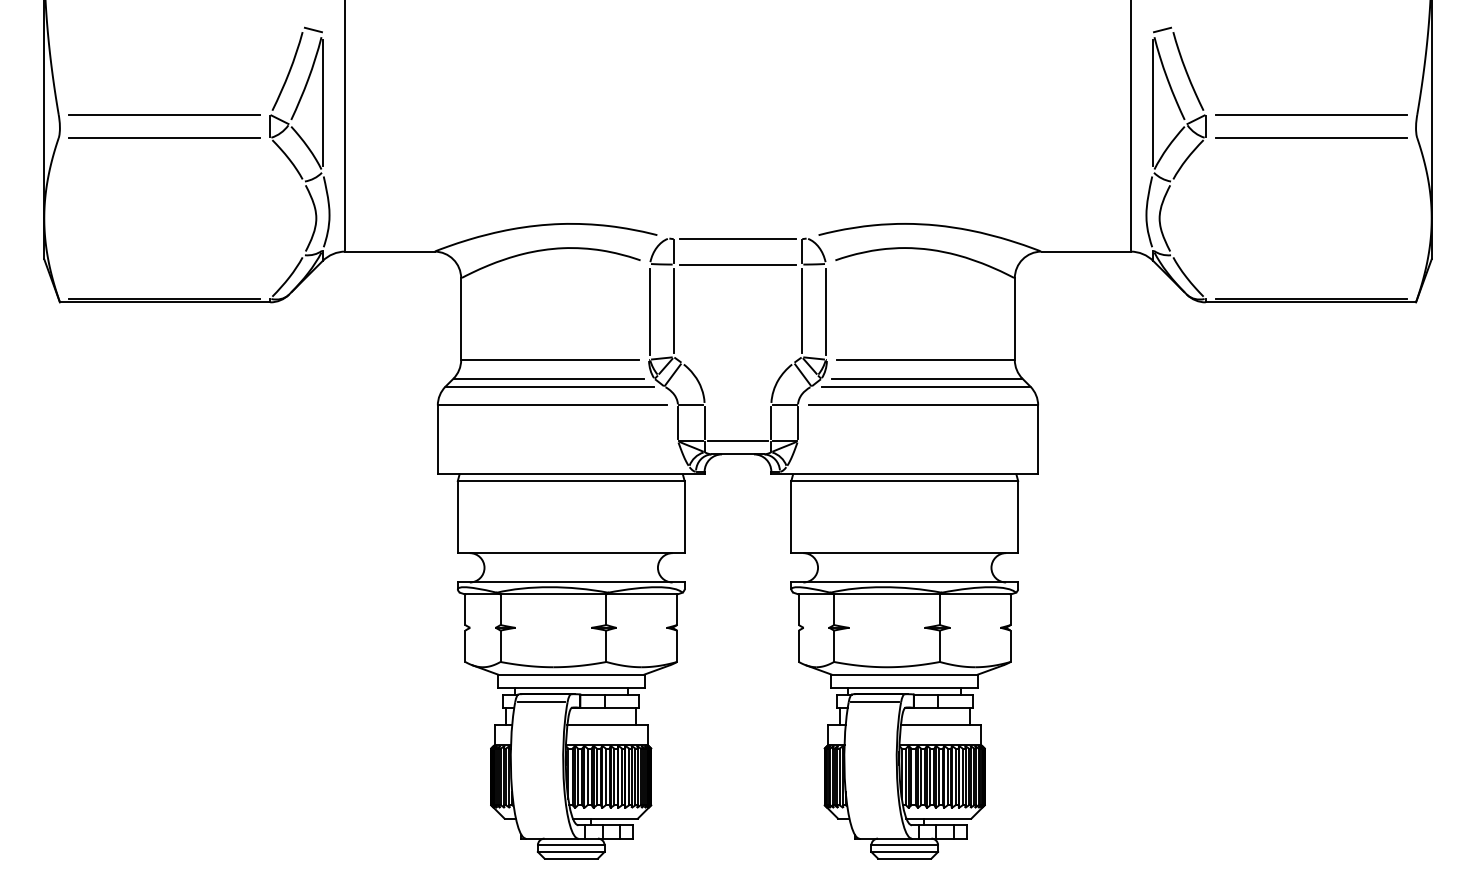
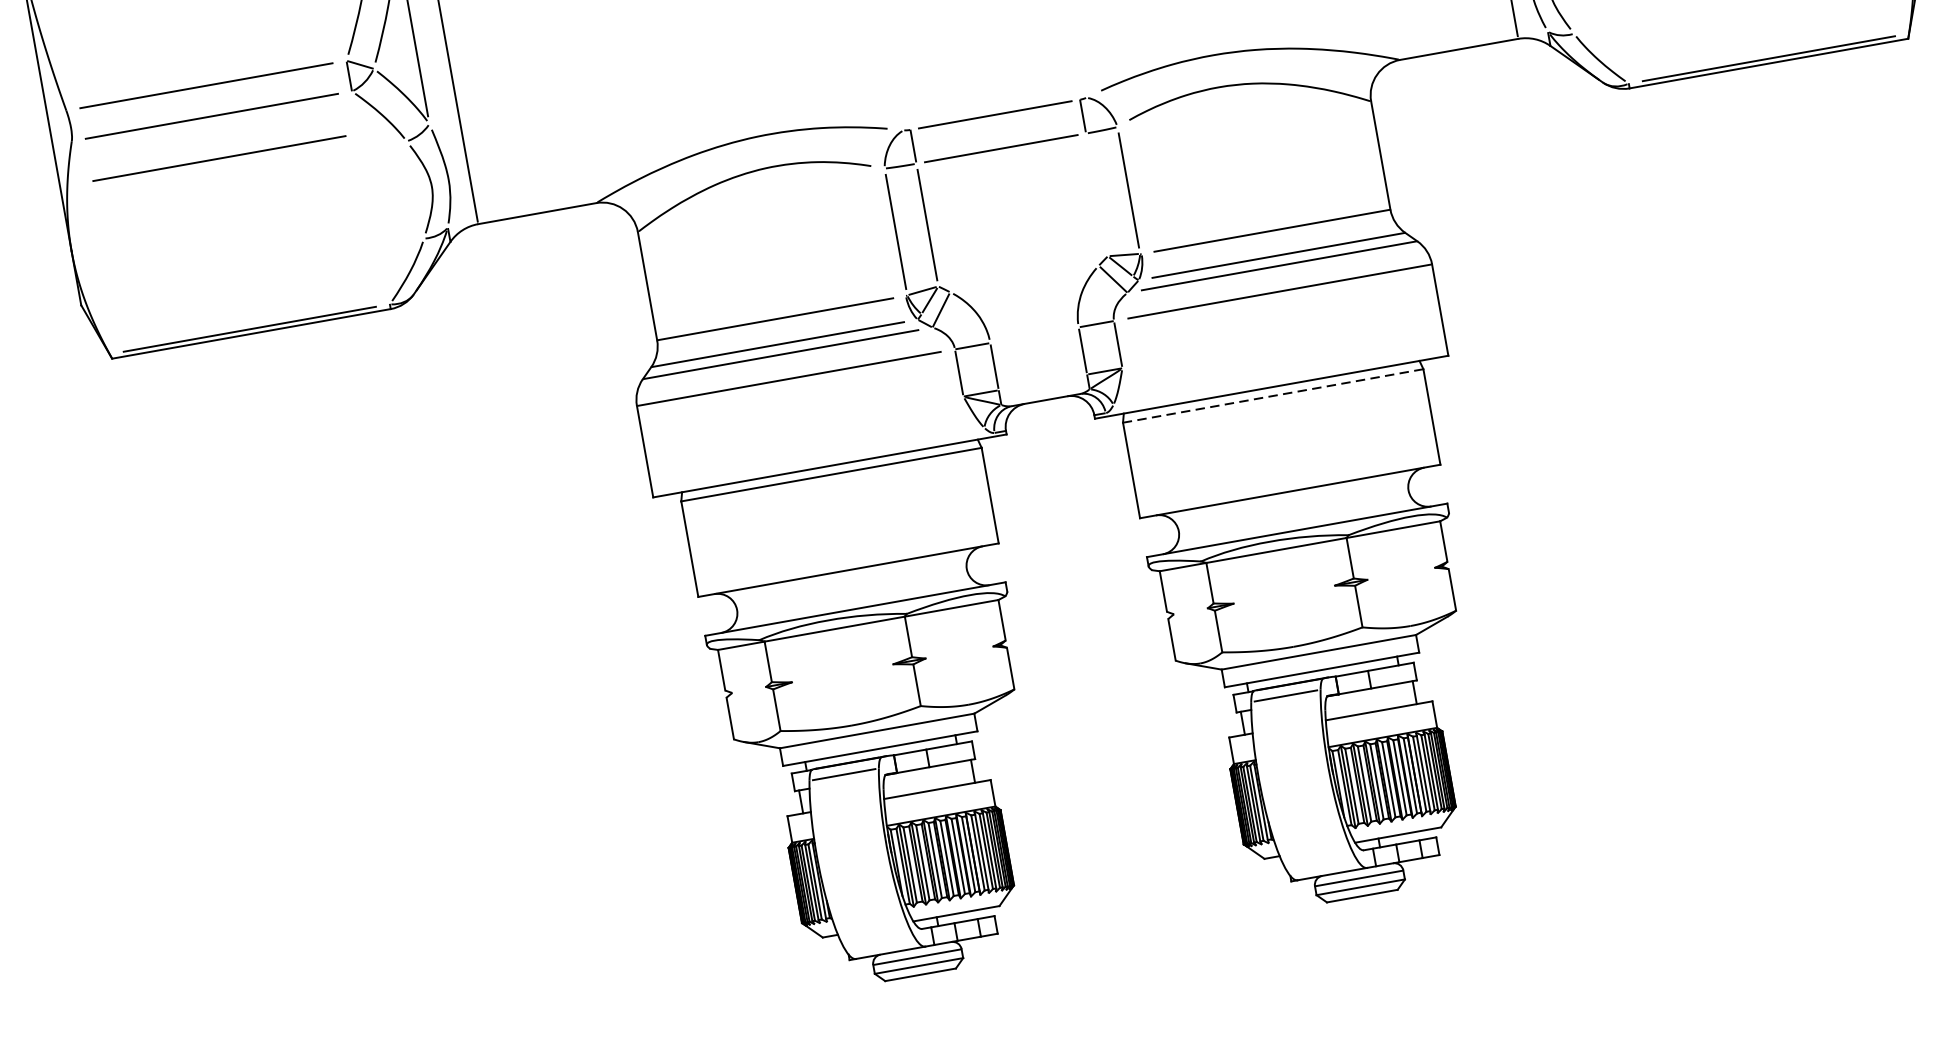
line: (164, 169) -> (219, 158), added
line: (802, 310) -> (1097, 194), removed
line: (737, 441) -> (1042, 383), removed
line: (904, 480) -> (1272, 395), solid -> dashed

